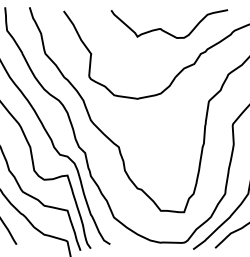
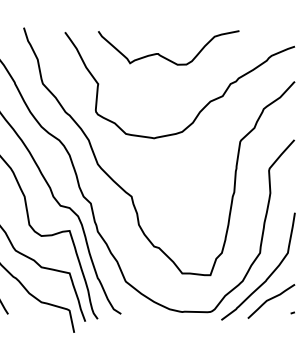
curve: (165, 31) -> (164, 56), moved

